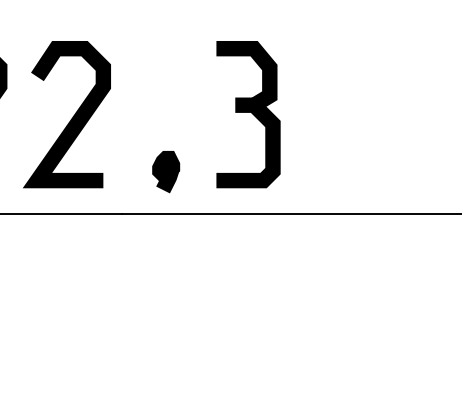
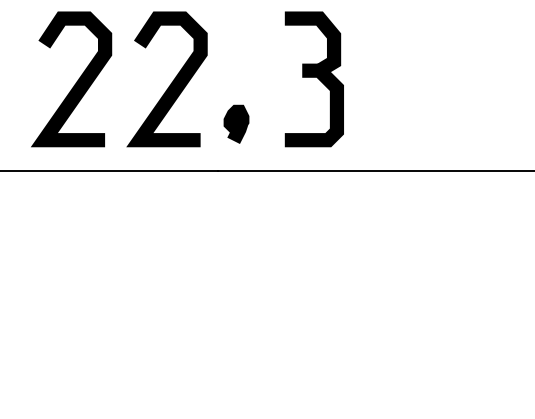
part: (247, 114) -> (313, 79), moved
part: (166, 171) -> (236, 123), moved

